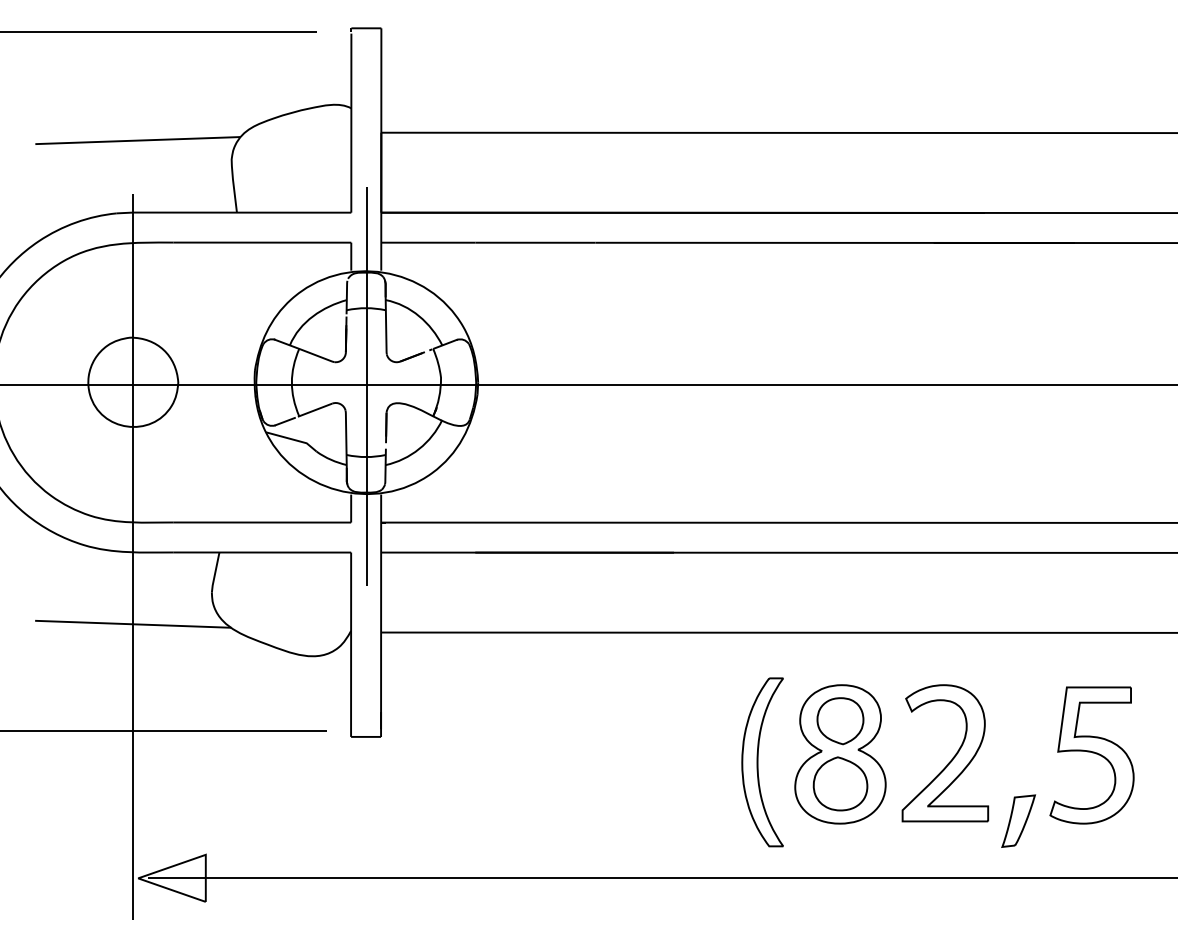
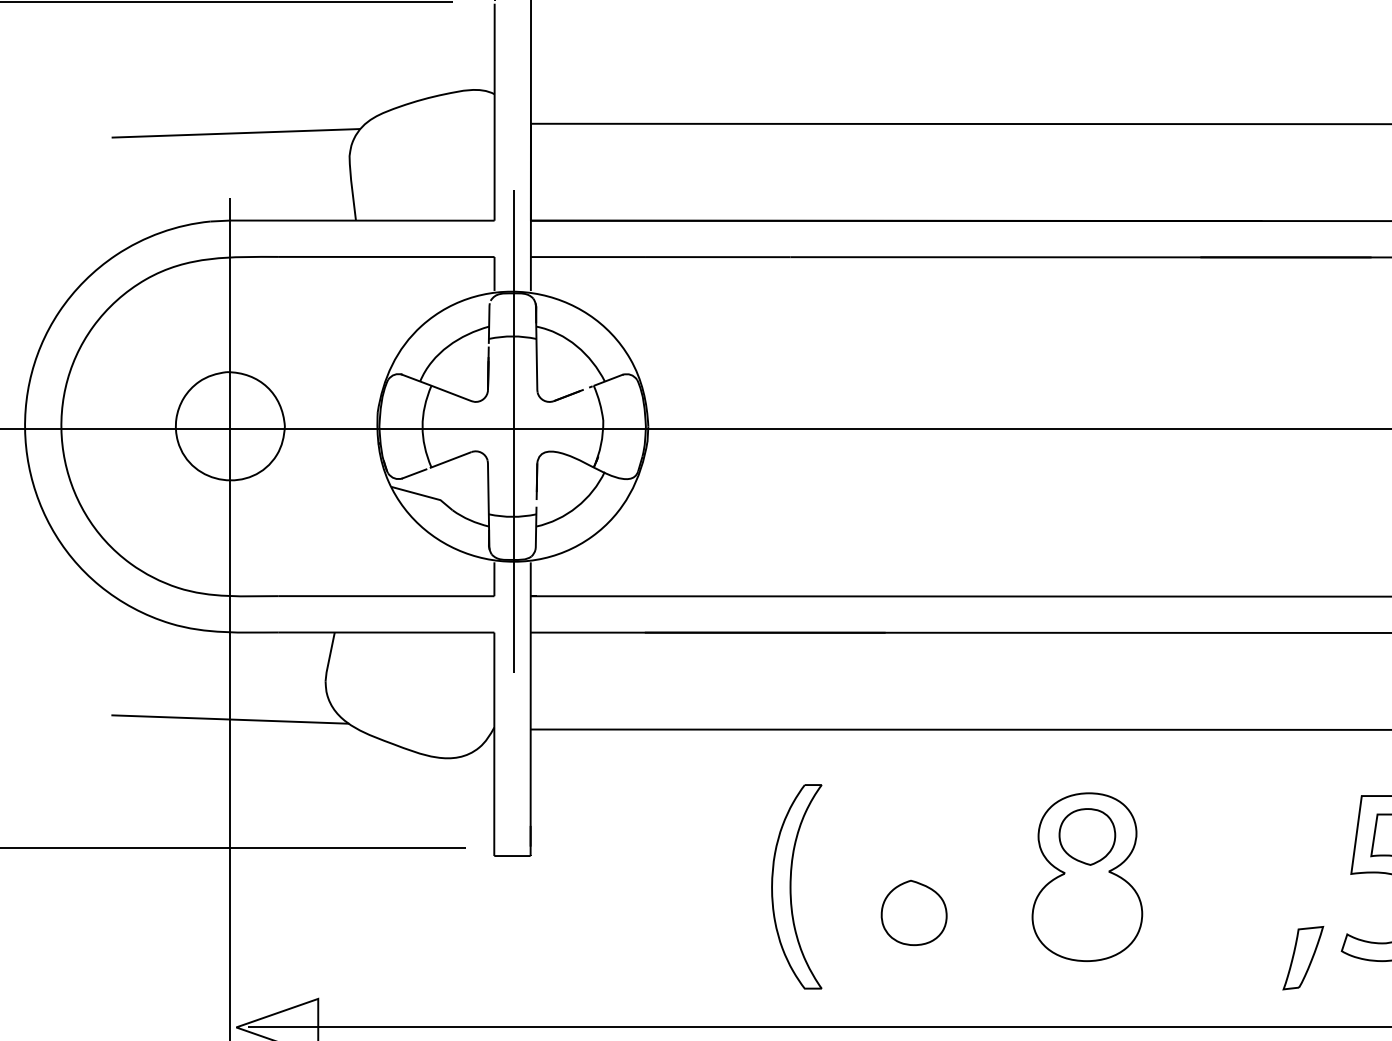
part: (952, 757) -> (1223, 880), removed
part: (762, 762) -> (796, 887), moved
part: (840, 783) -> (914, 912), moved

